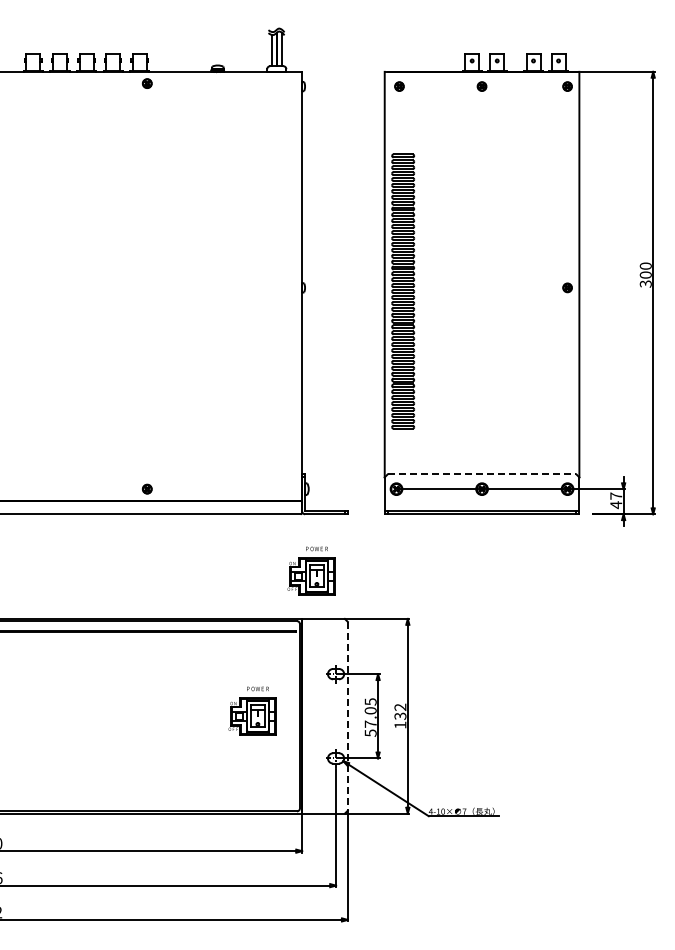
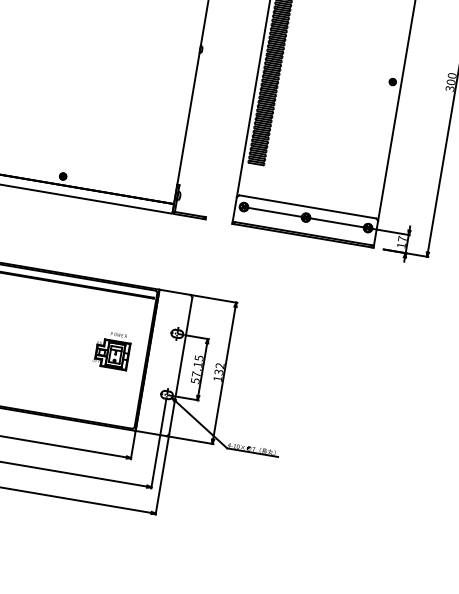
line: (482, 474) -> (308, 207), dashed -> solid
text: (616, 505) -> (401, 245), 47 -> 17
part: (311, 570) -> (172, 255), removed
text: (370, 710) -> (197, 364), 57.05 -> 57.15
line: (347, 716) -> (180, 366), dashed -> solid

